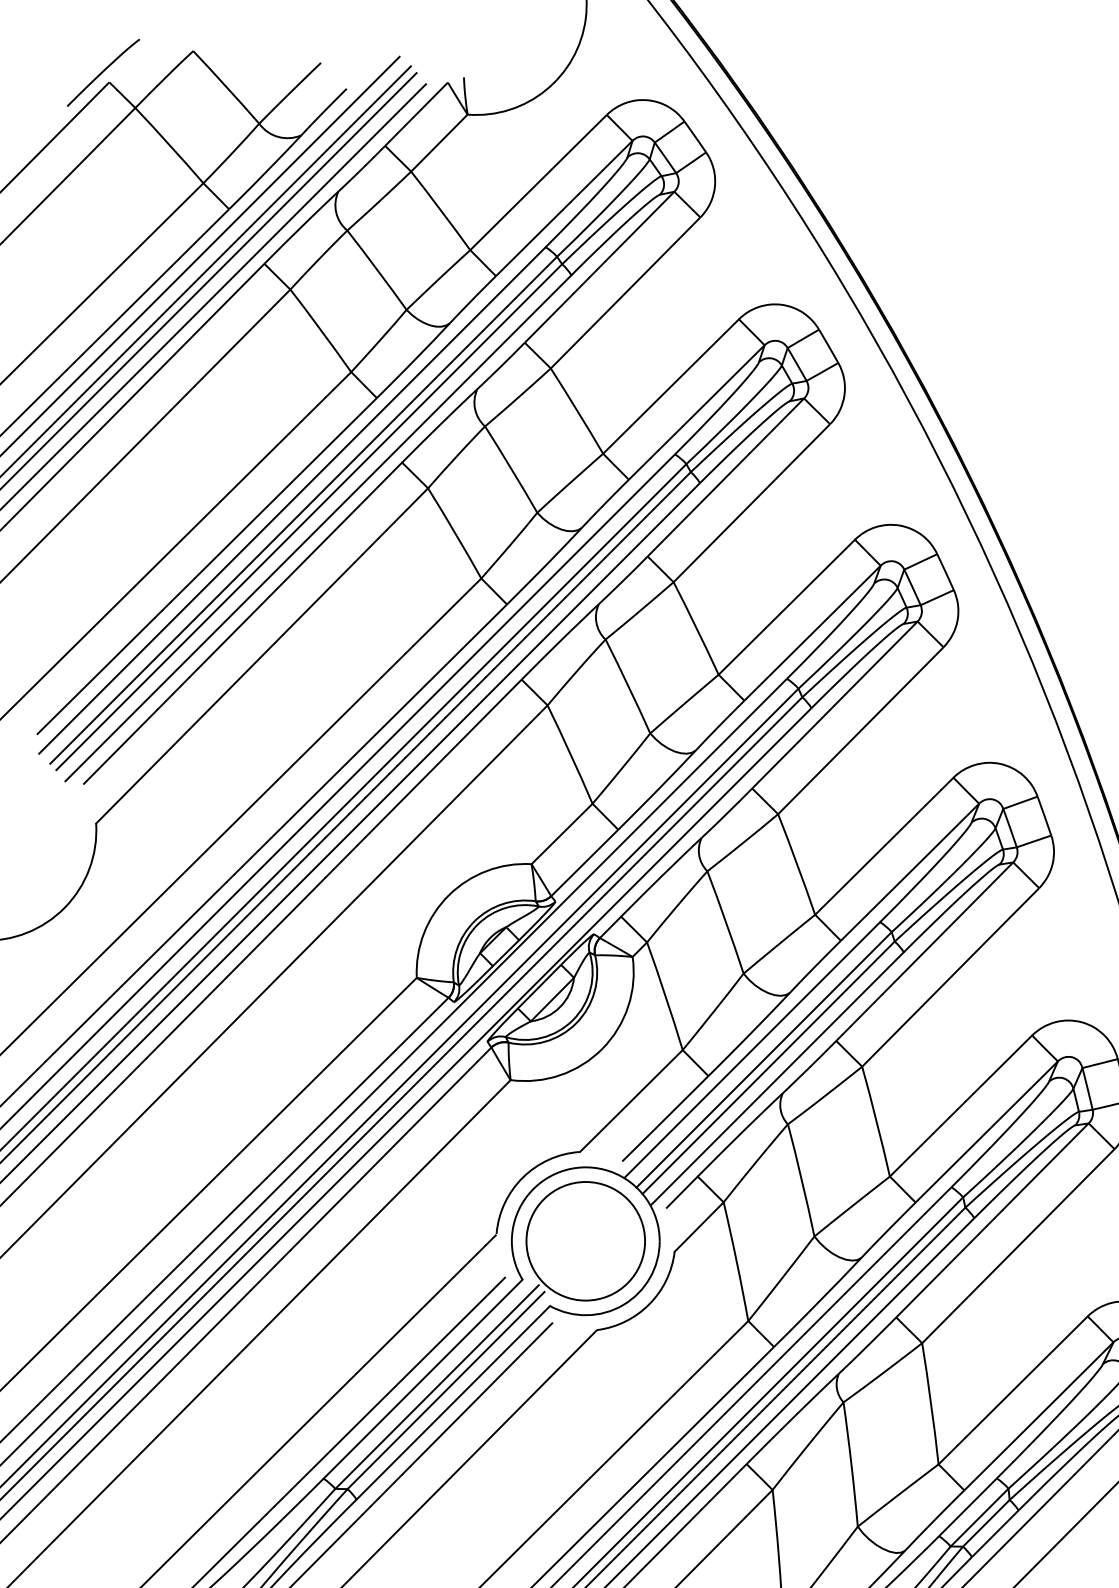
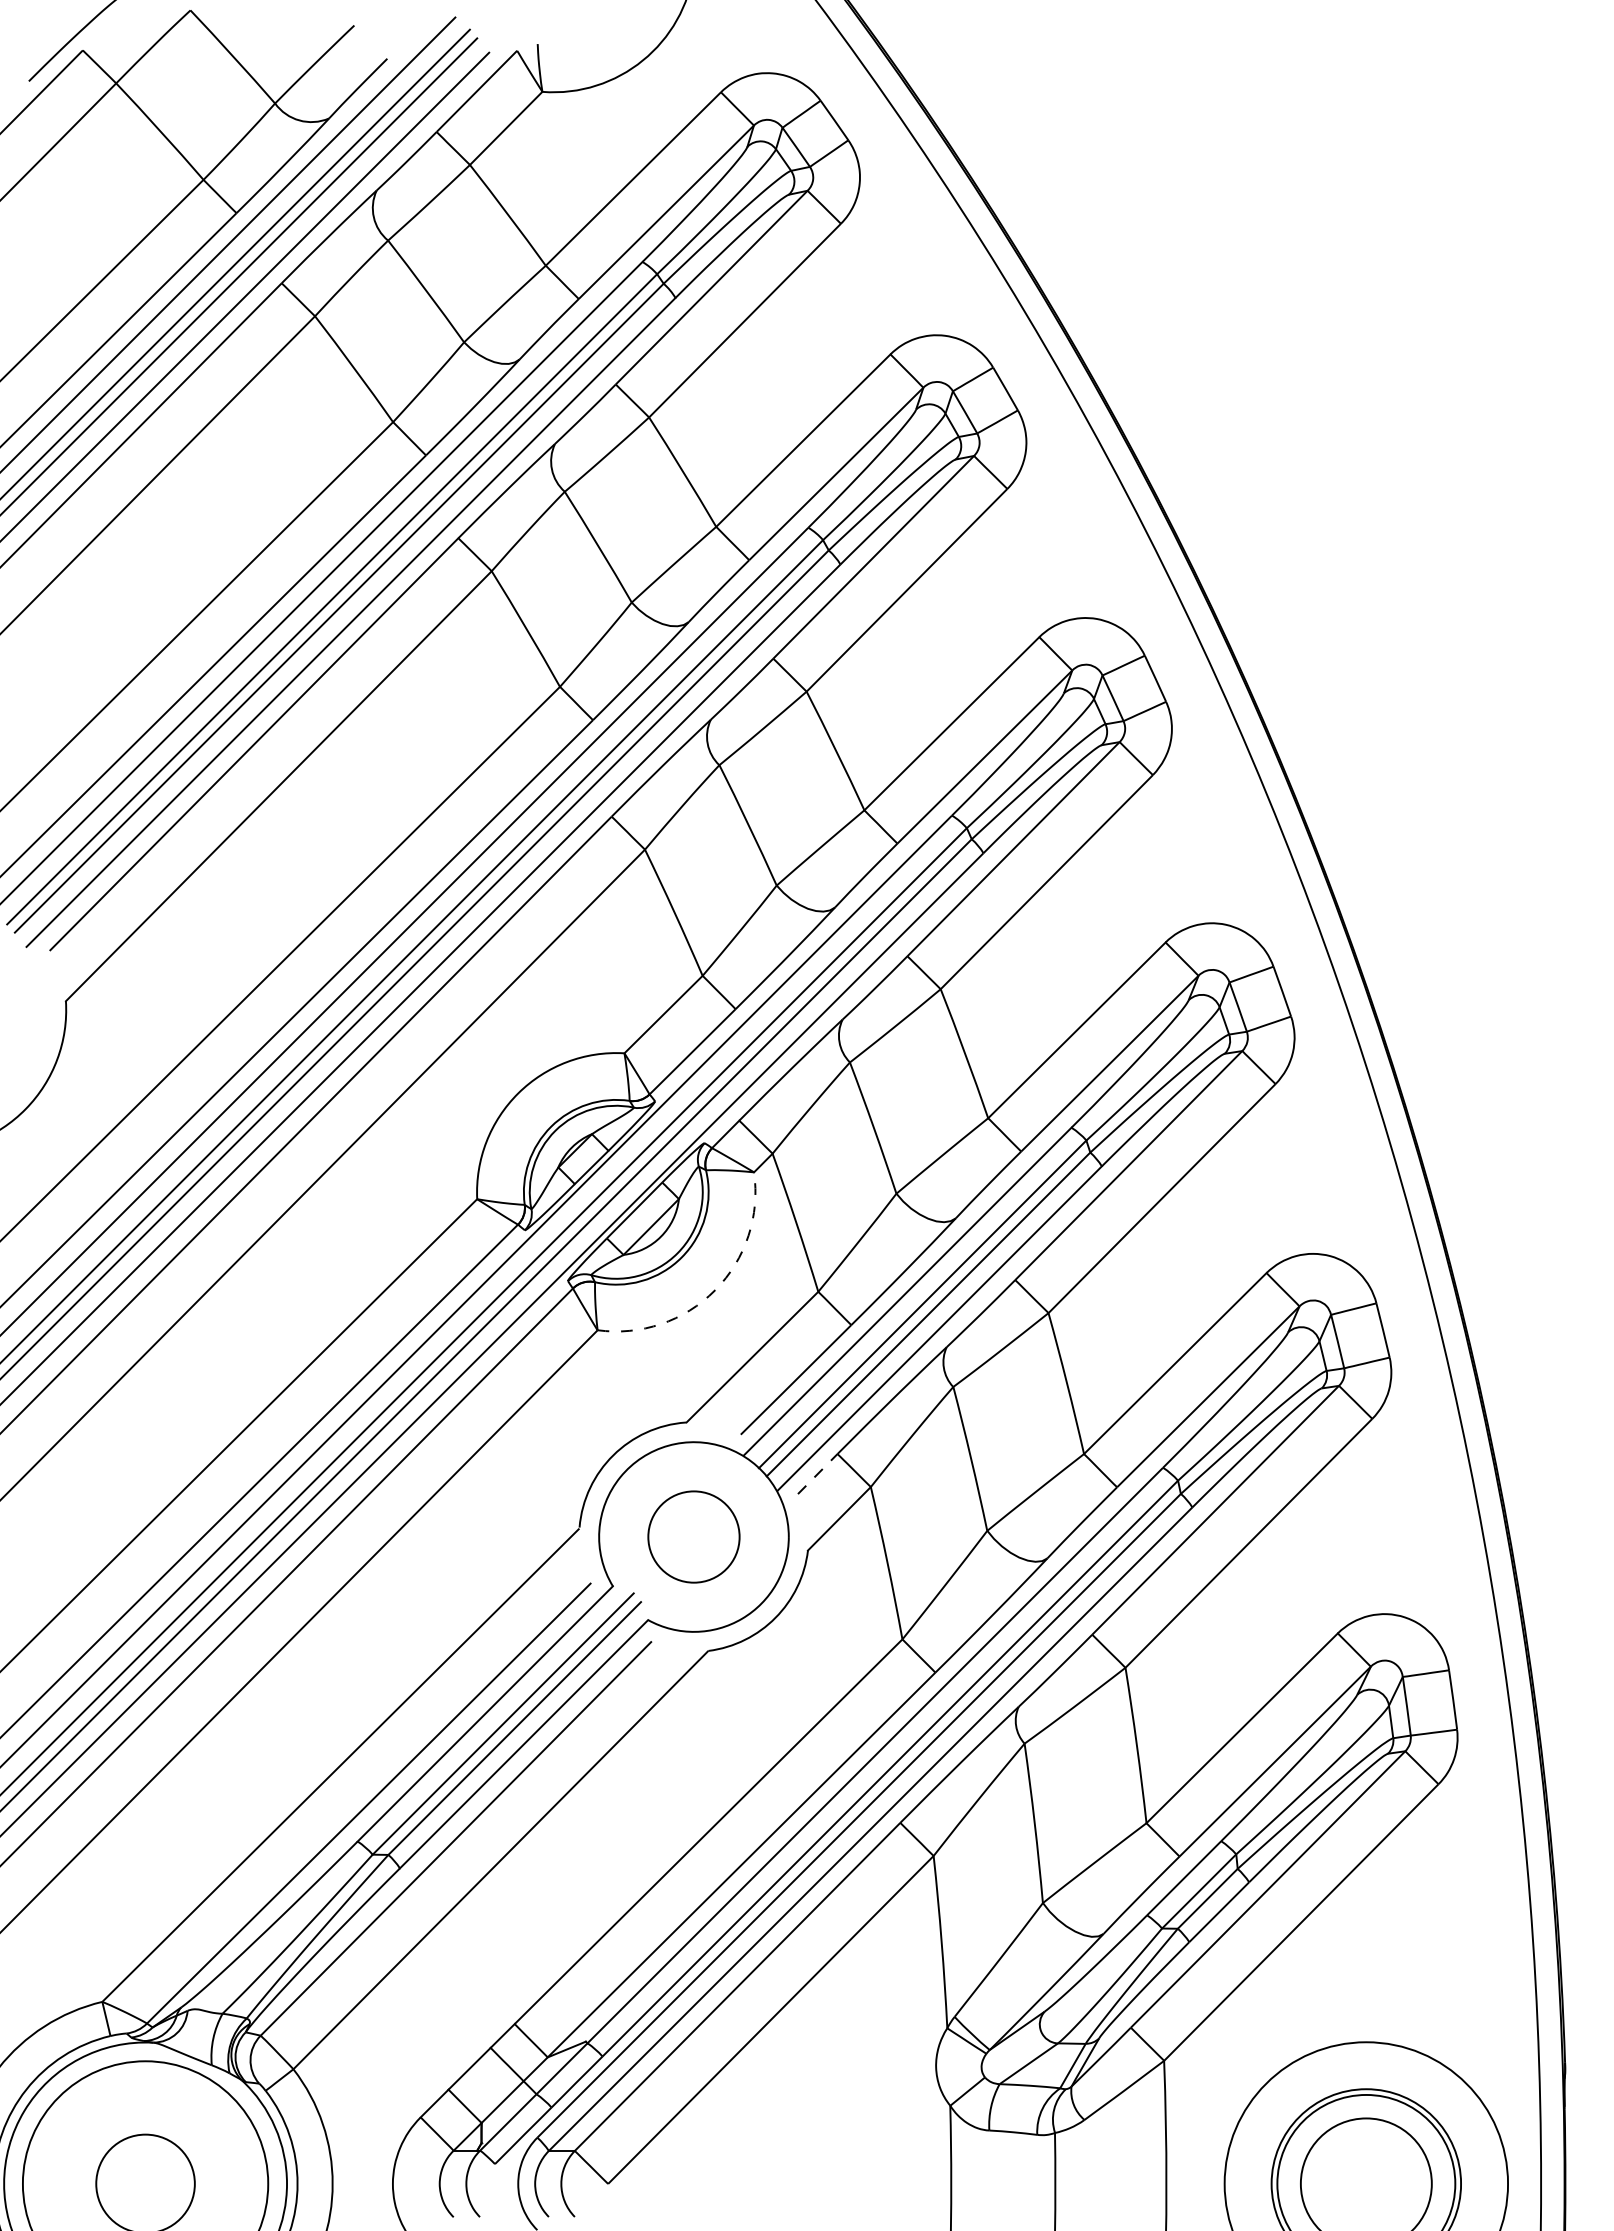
arc: (602, 1049) -> (715, 1290), solid -> dashed
line: (682, 1191) -> (818, 1473), solid -> dashed
circle: (585, 1240) -> (693, 1536), size x0.6

